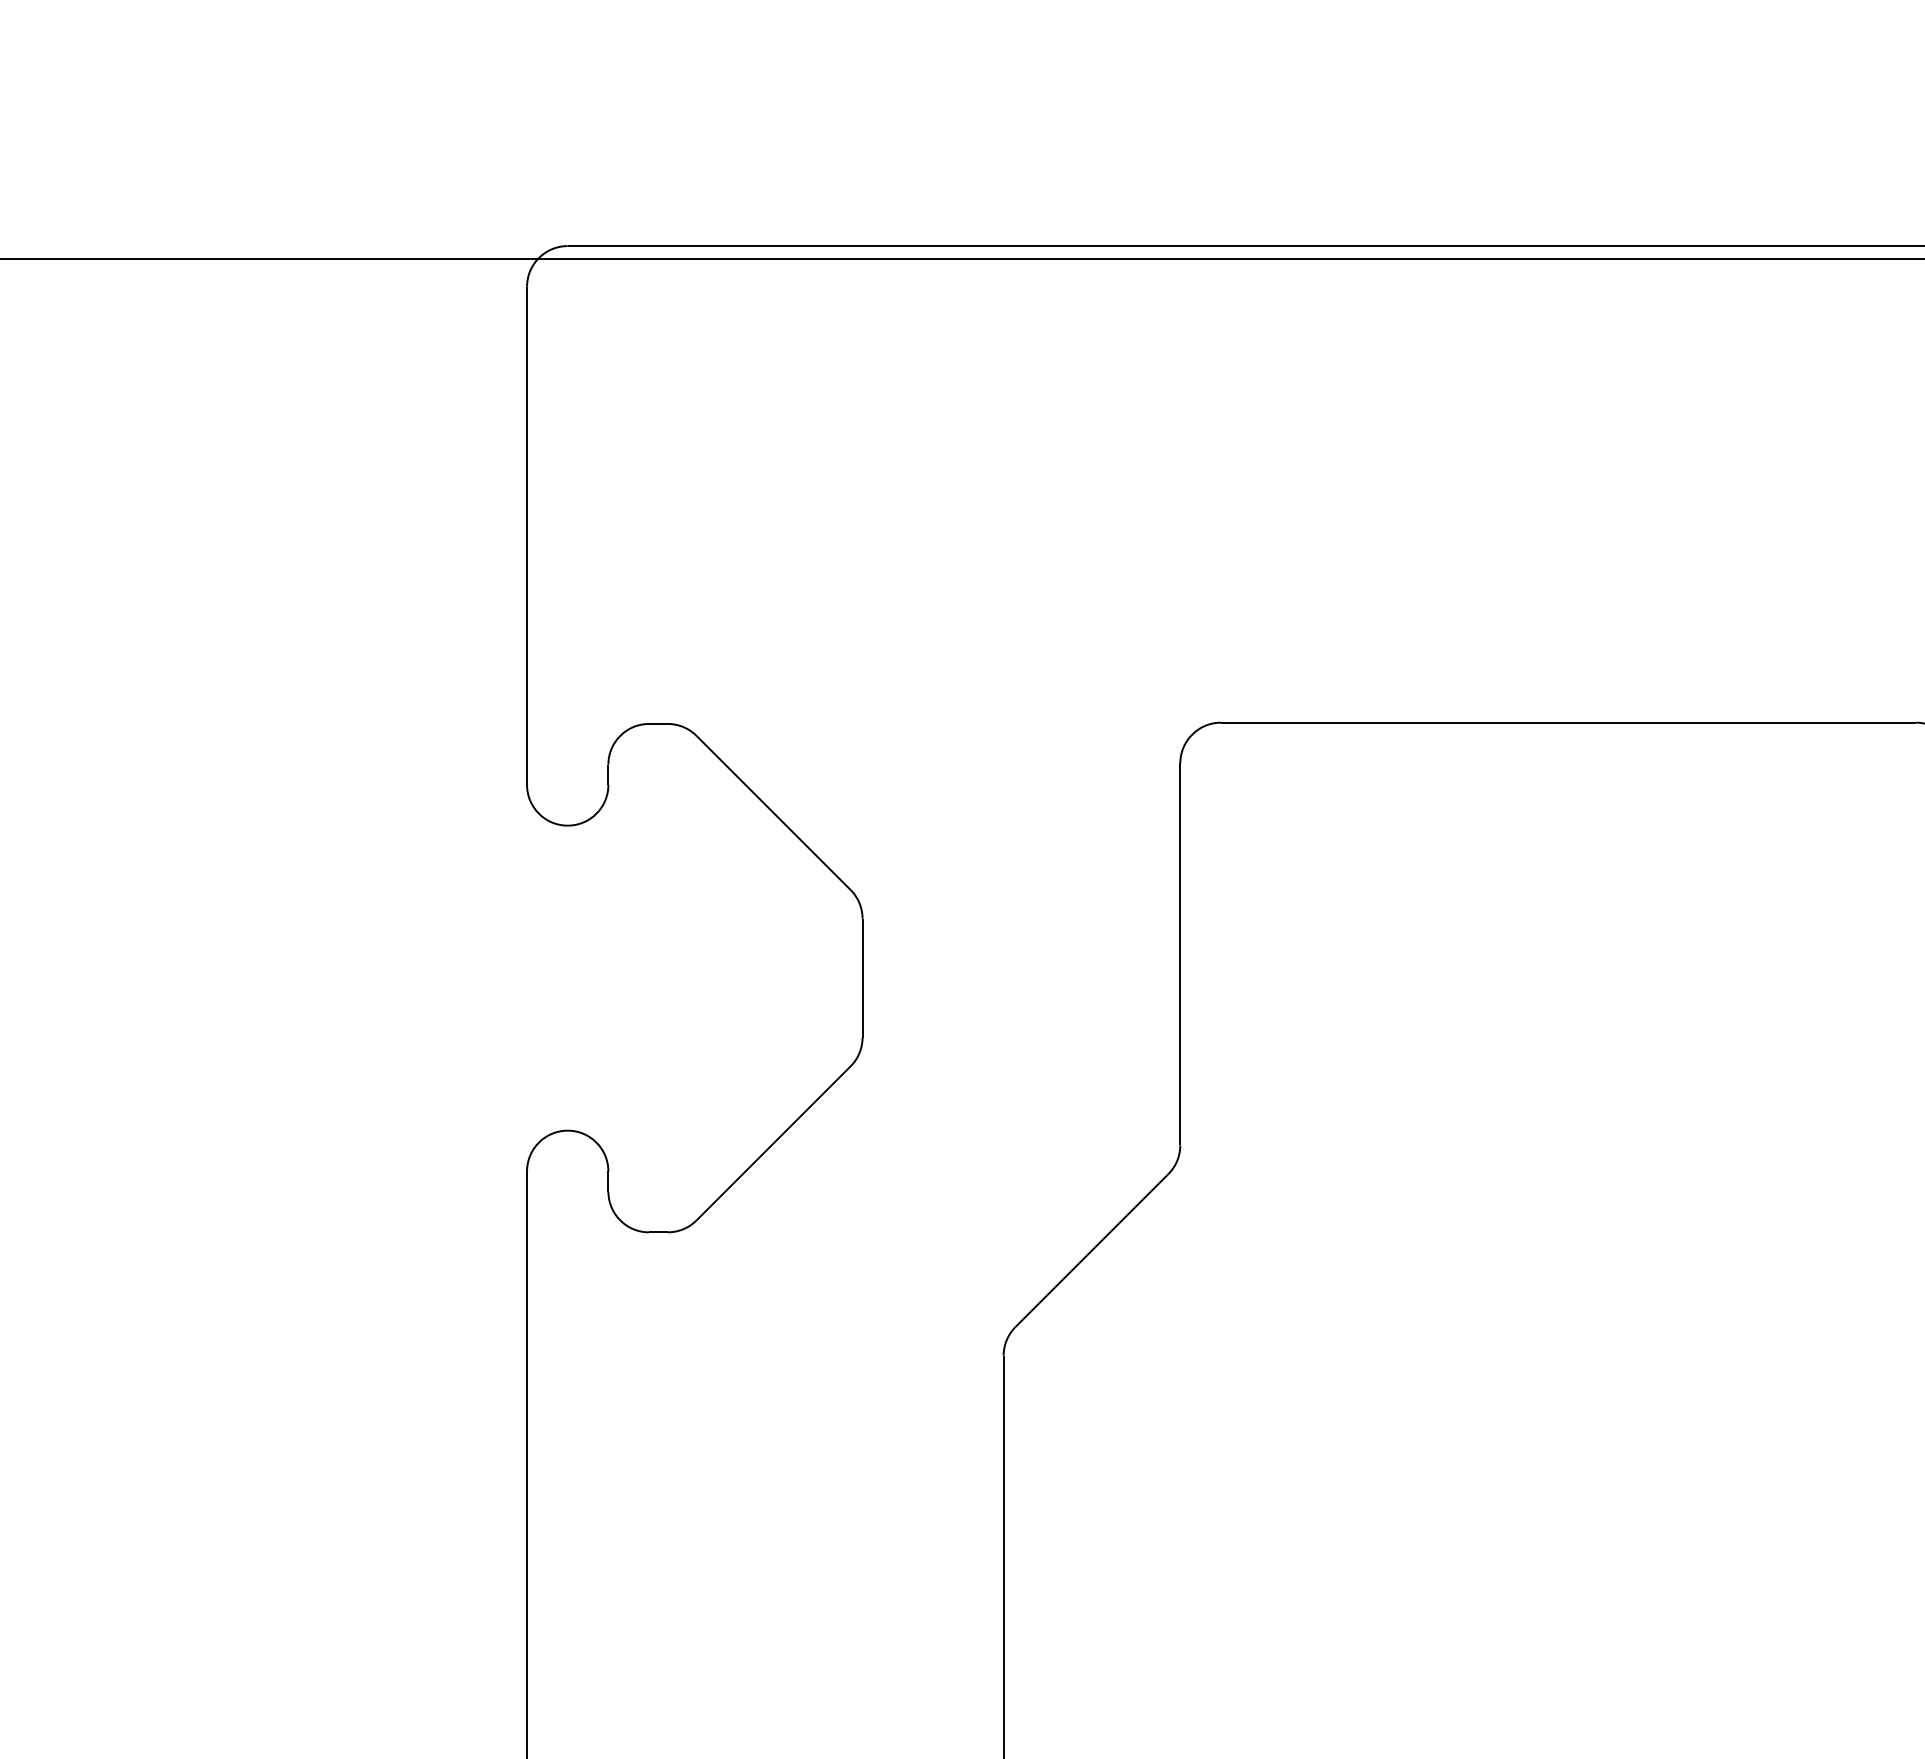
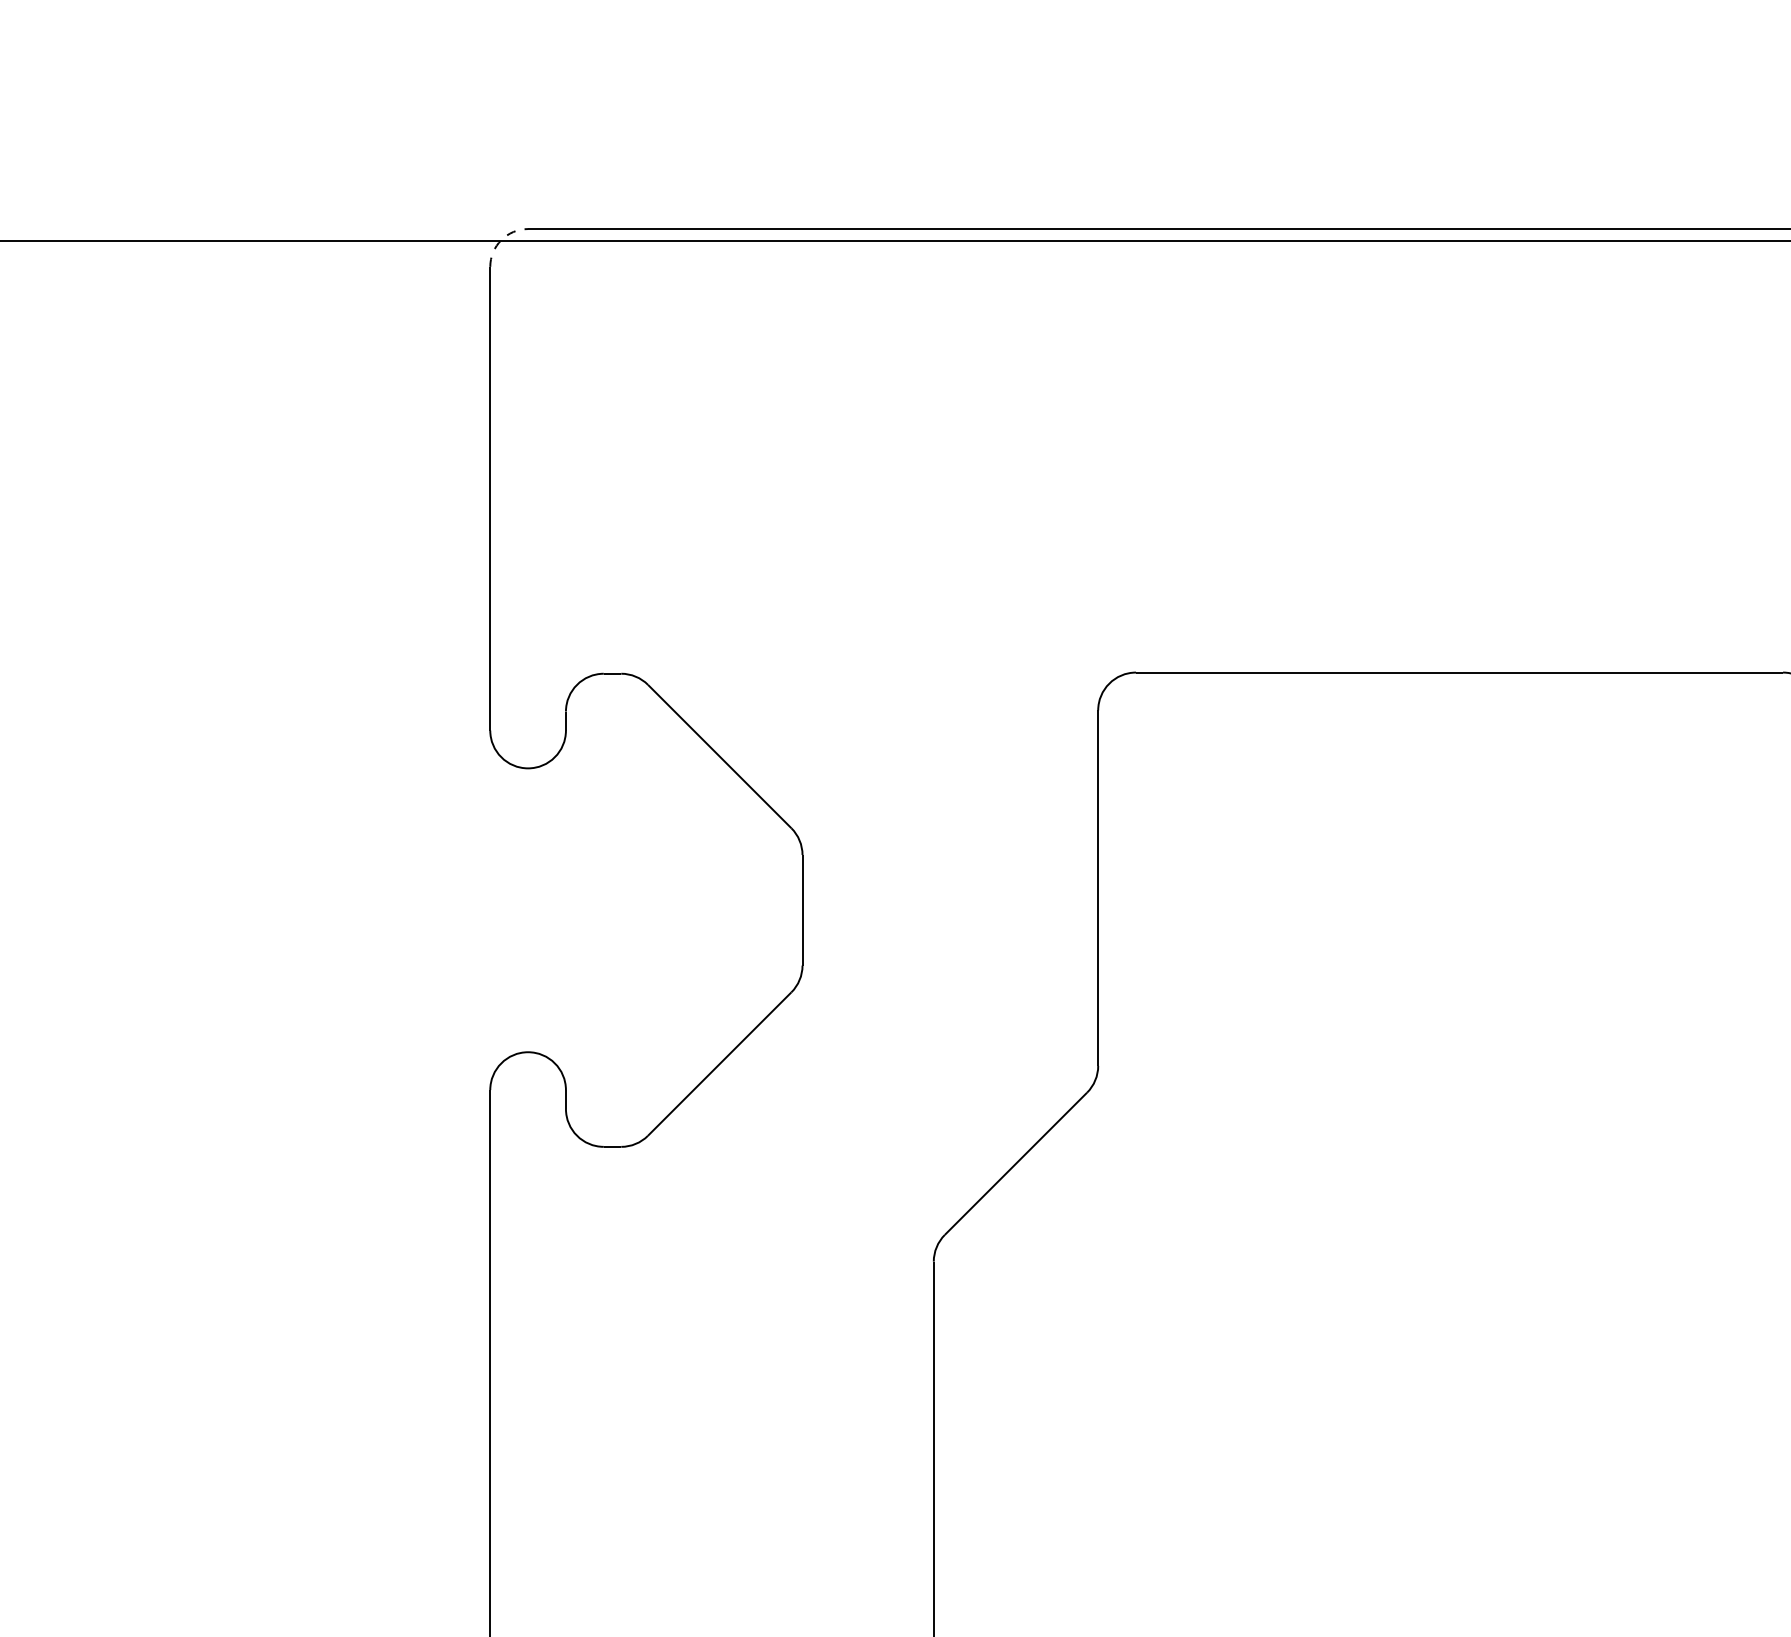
arc: (538, 258) -> (500, 240), solid -> dashed

